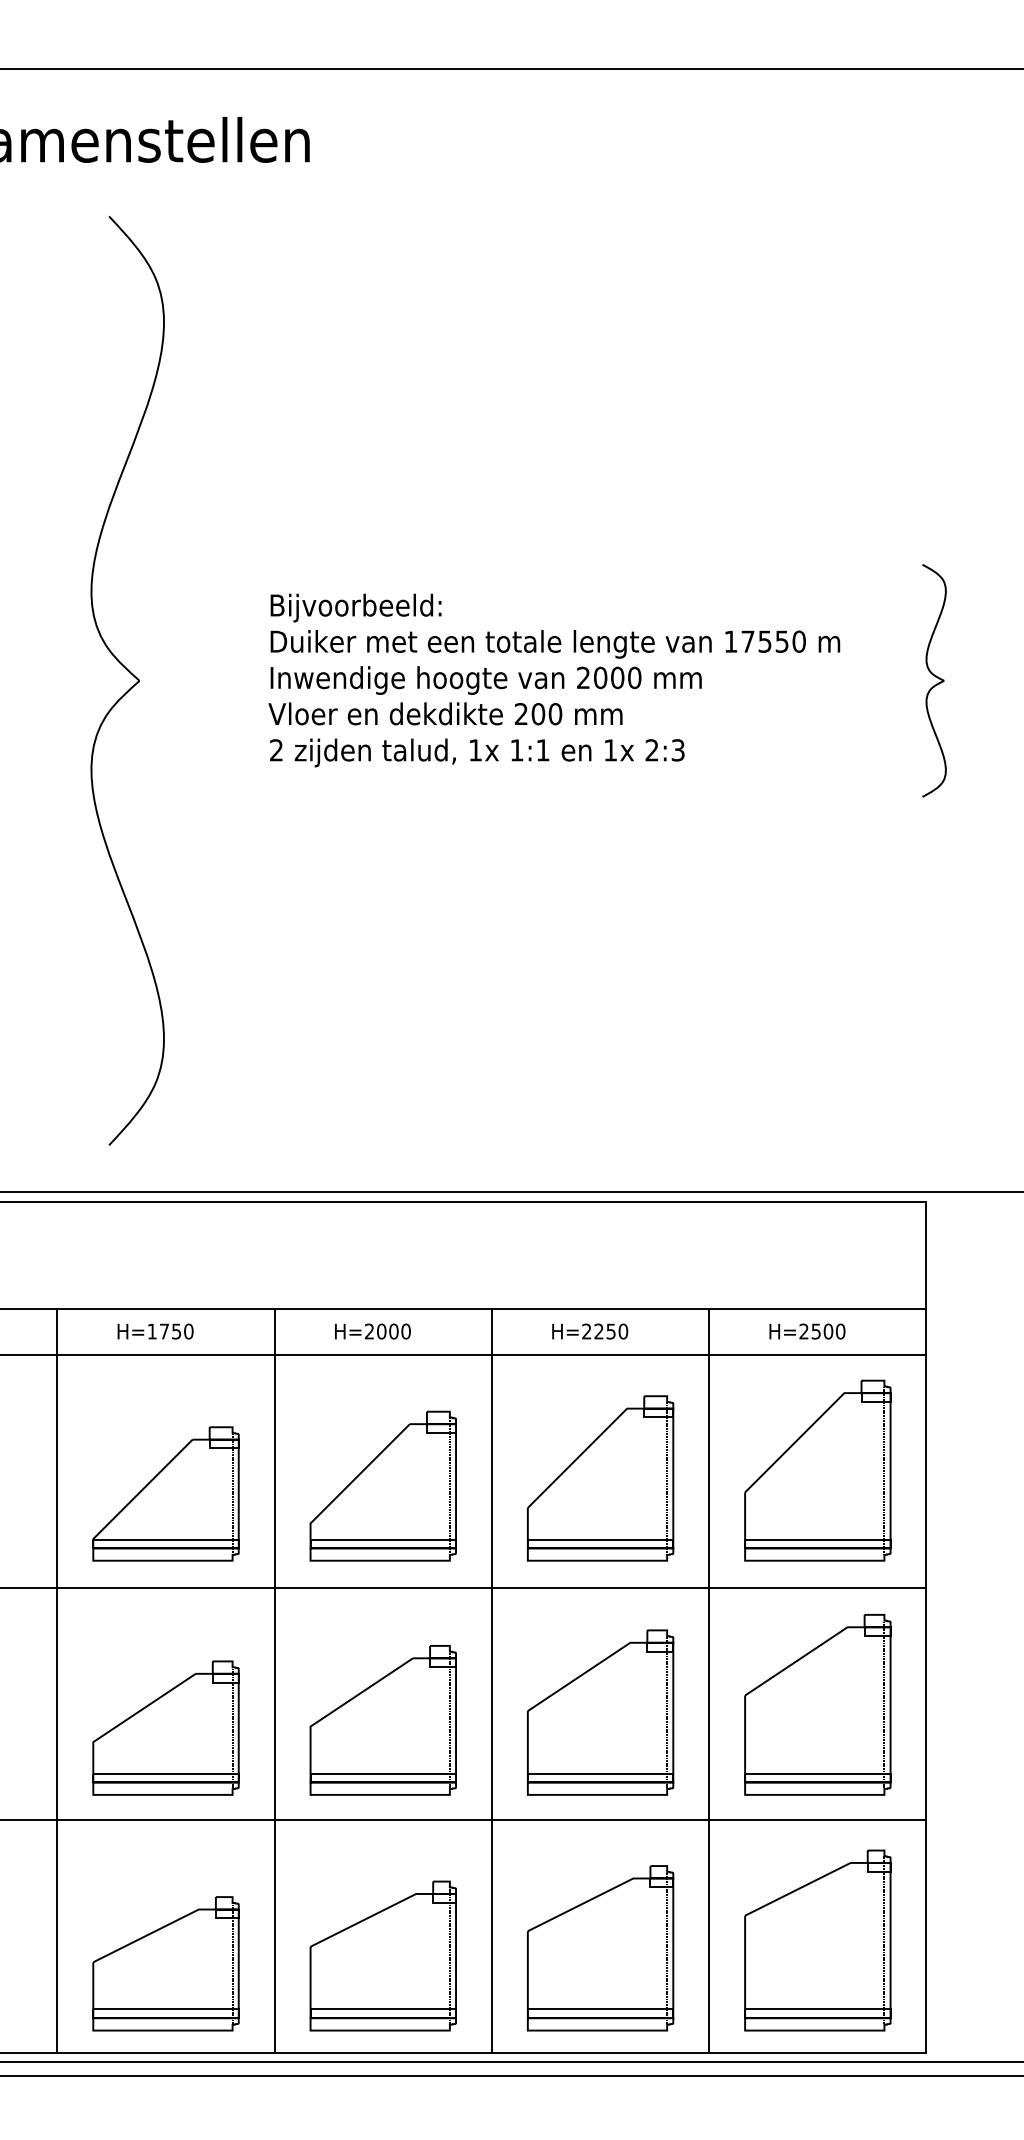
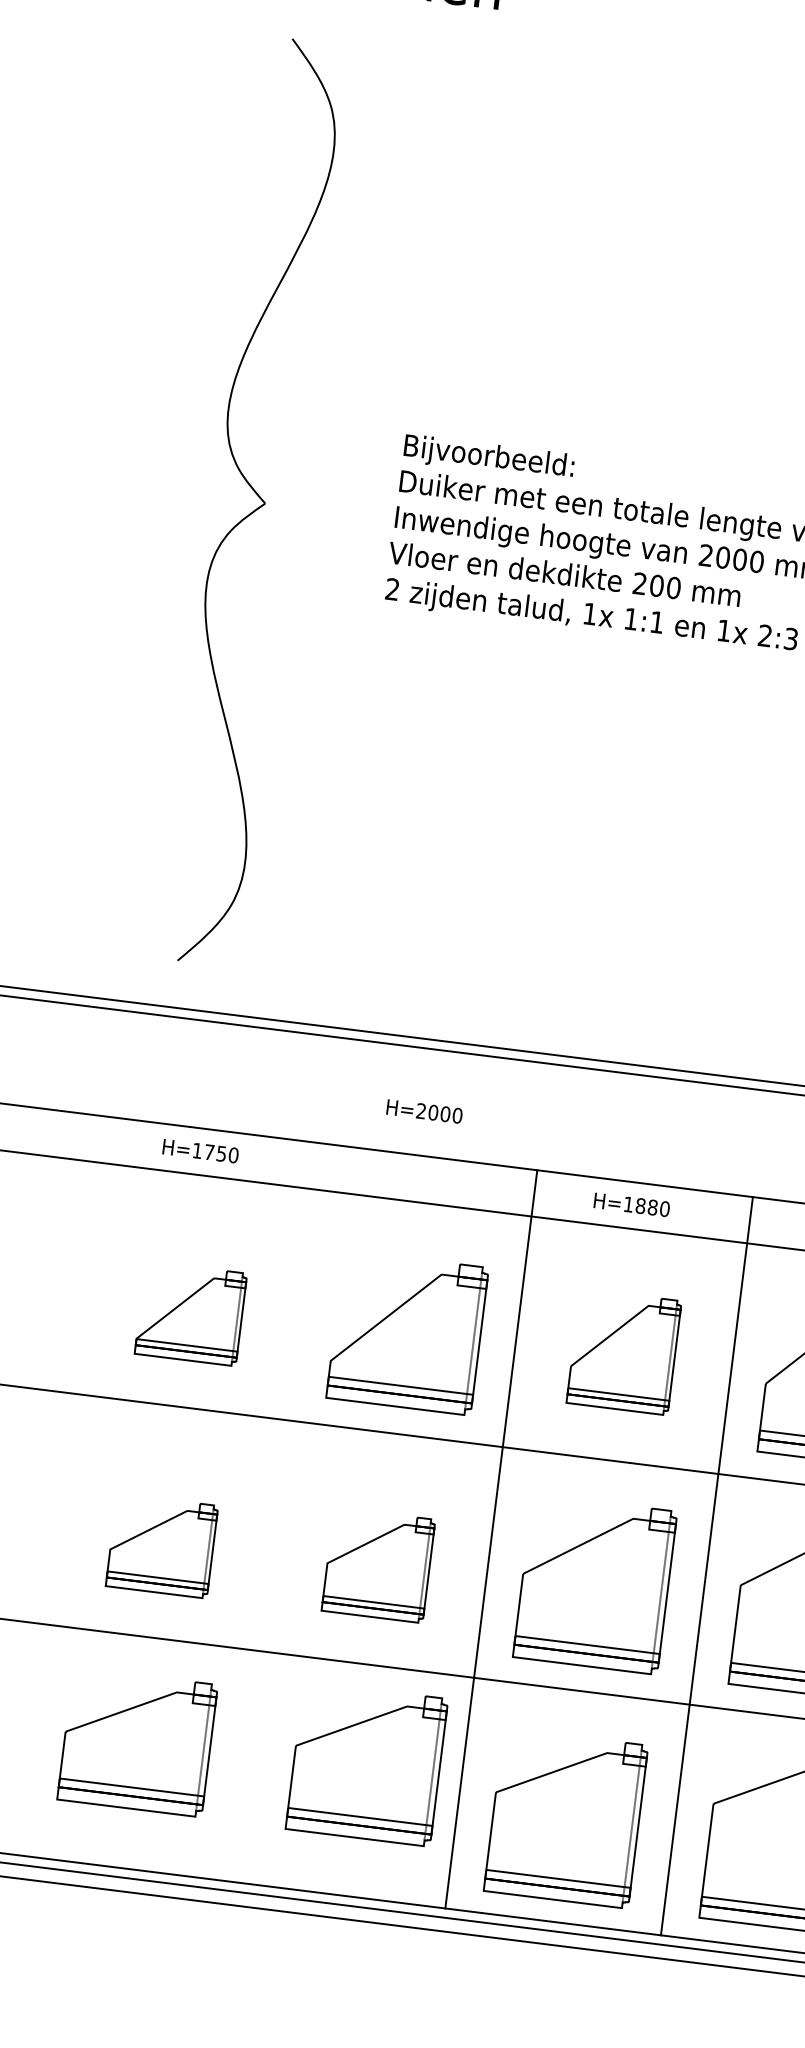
text: (372, 1331) -> (424, 1111), moved
text: (598, 1331) -> (640, 1205), H=2250 -> H=1880
part: (600, 1478) -> (624, 1352), size x0.7
part: (165, 1493) -> (190, 1313), size x0.7
line: (57, 1680) -> (60, 1485), removed
line: (274, 1680) -> (275, 1512), removed
part: (382, 1720) -> (377, 1565), size x0.7
part: (165, 1727) -> (161, 1545), size x0.7
part: (382, 1955) -> (366, 1763), moved
part: (165, 1963) -> (137, 1741), moved

